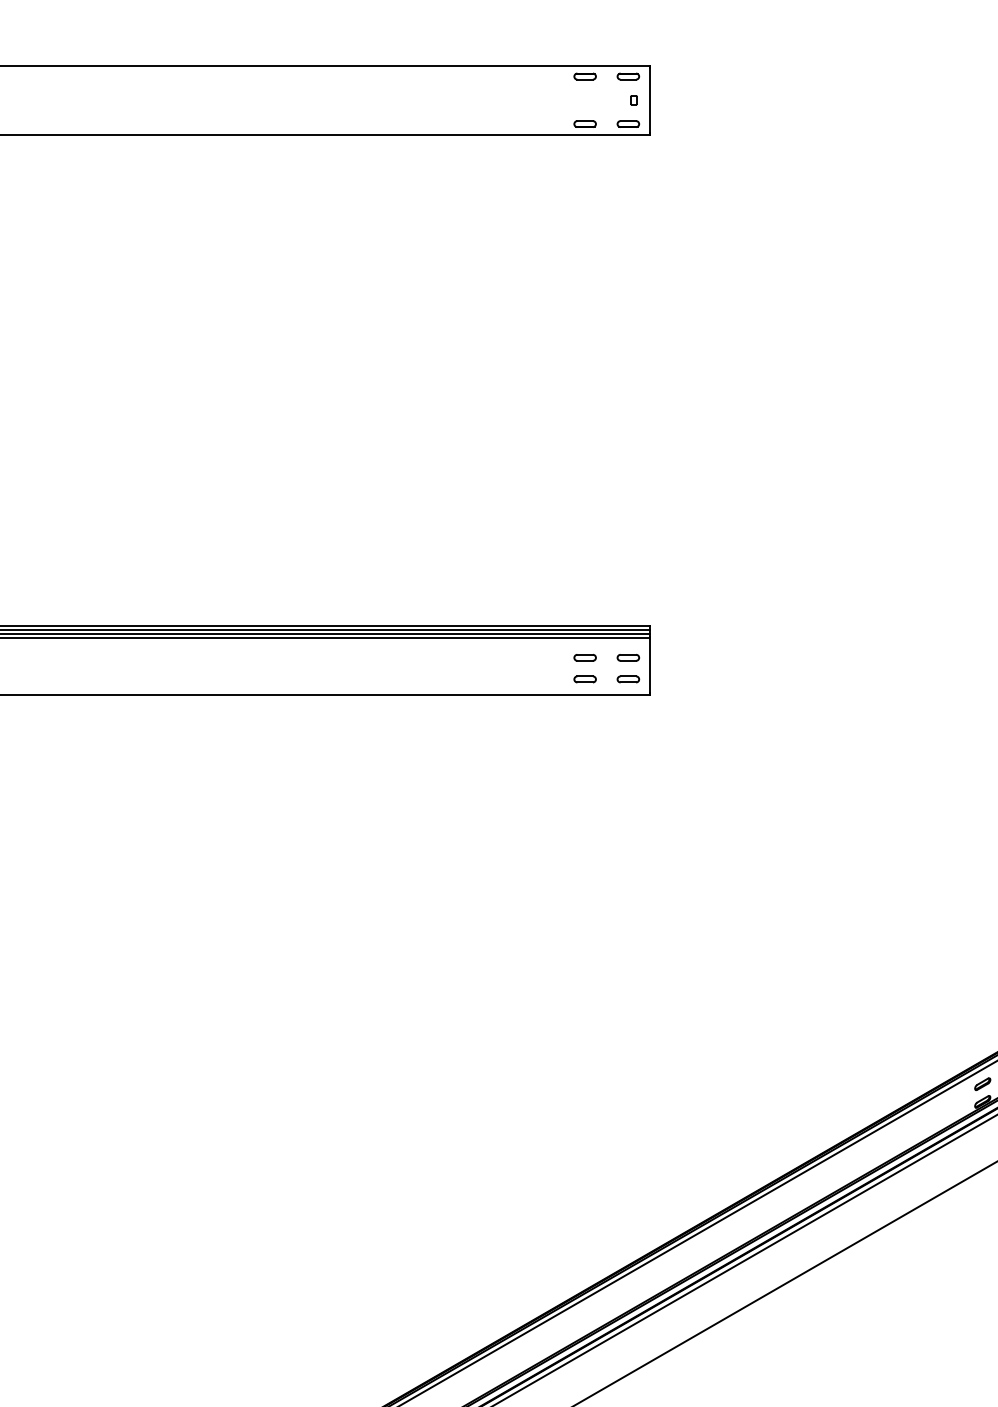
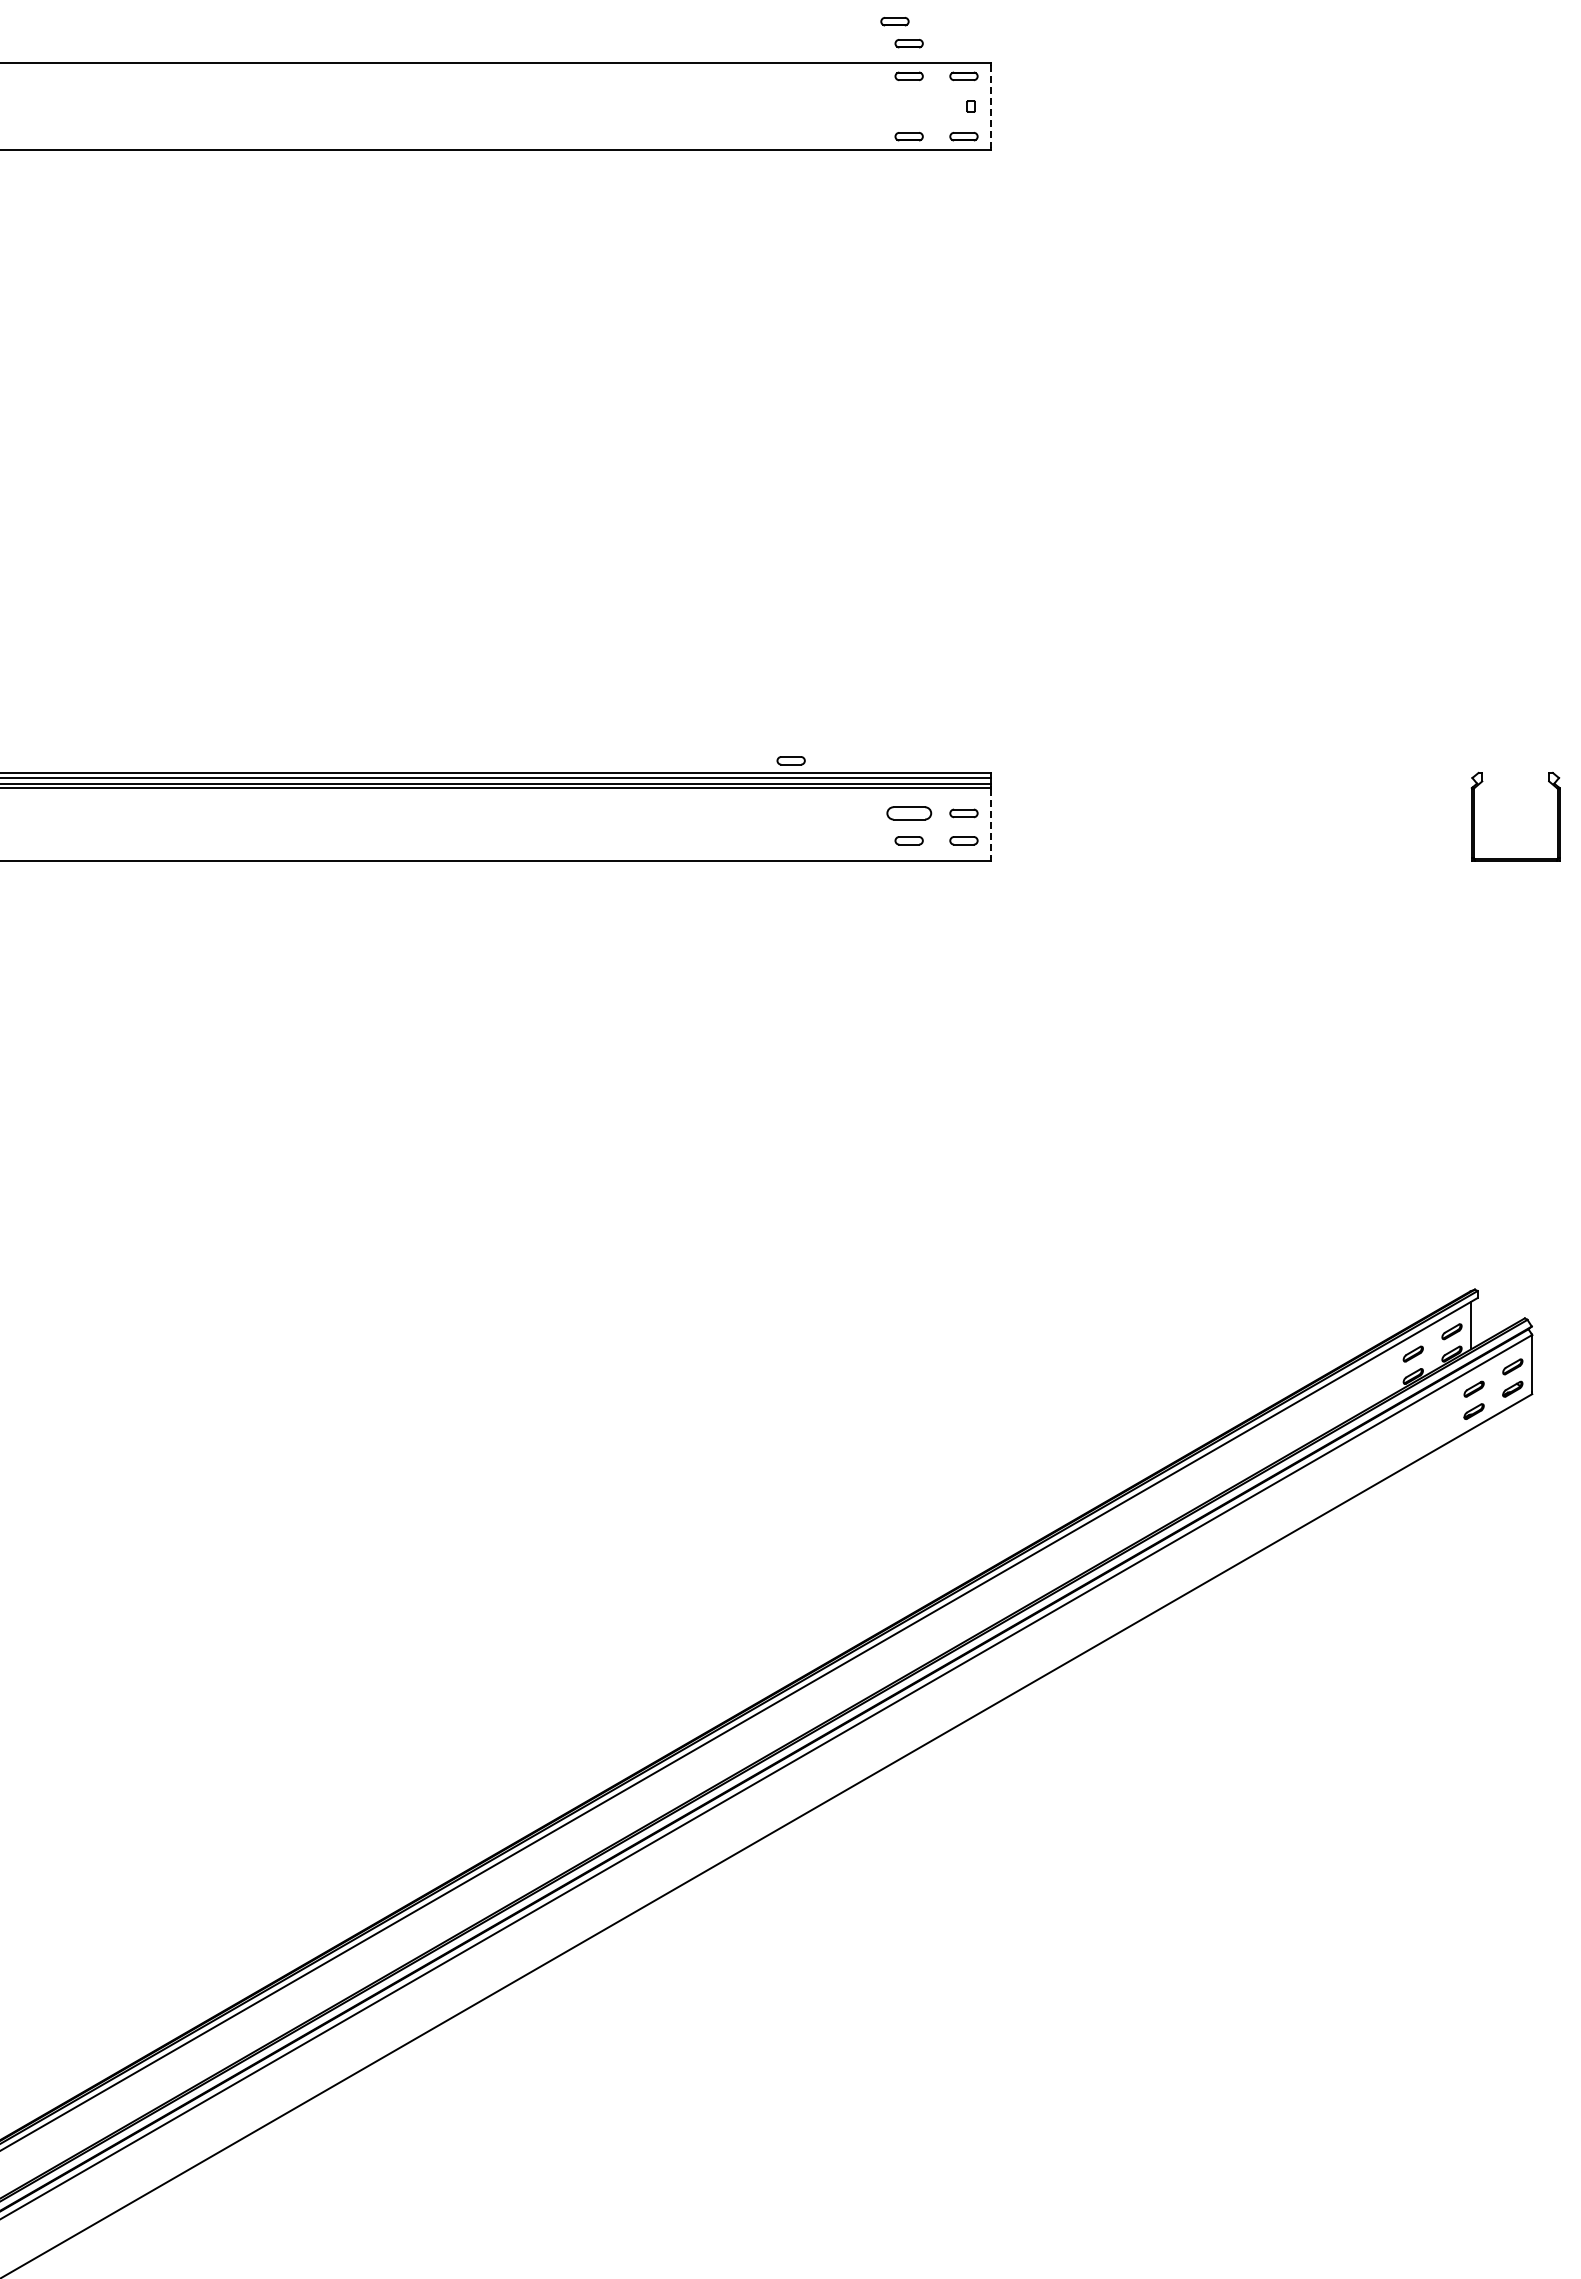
part: (573, 33) -> (894, 21), added
part: (584, 50) -> (908, 43), added
line: (650, 101) -> (991, 107), solid -> dashed
part: (491, 616) -> (790, 760), added
part: (584, 657) -> (908, 813), size x1.6
line: (650, 666) -> (991, 824), solid -> dashed

